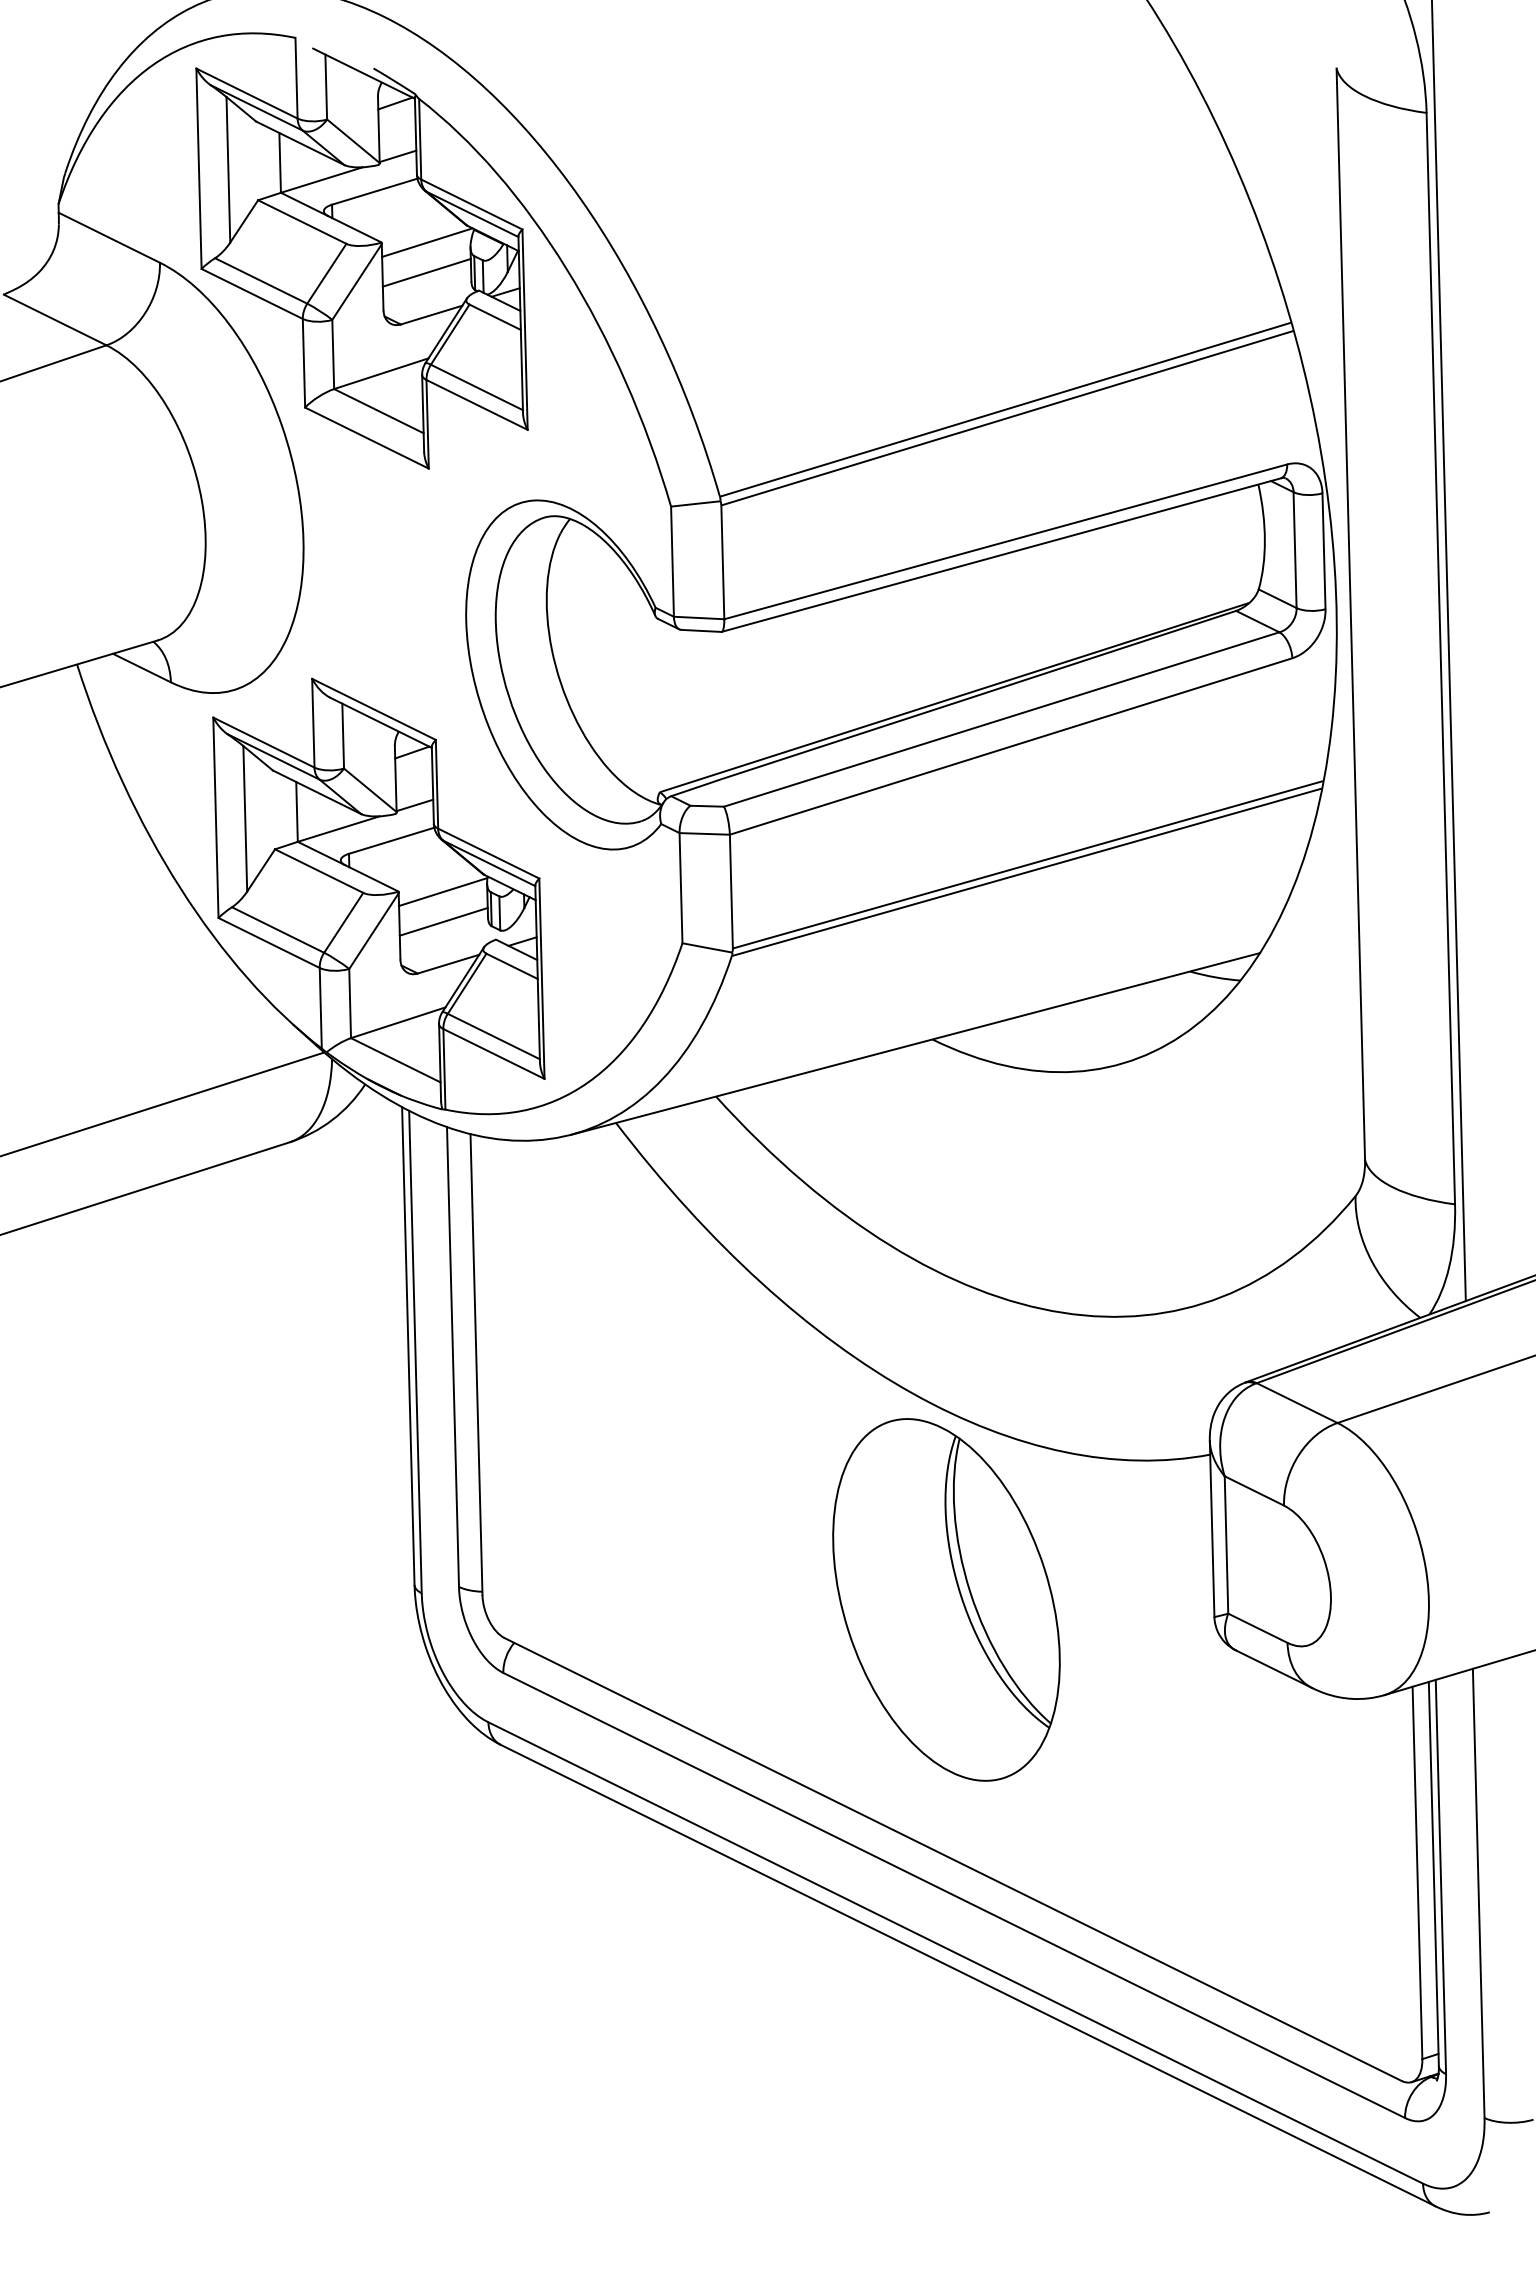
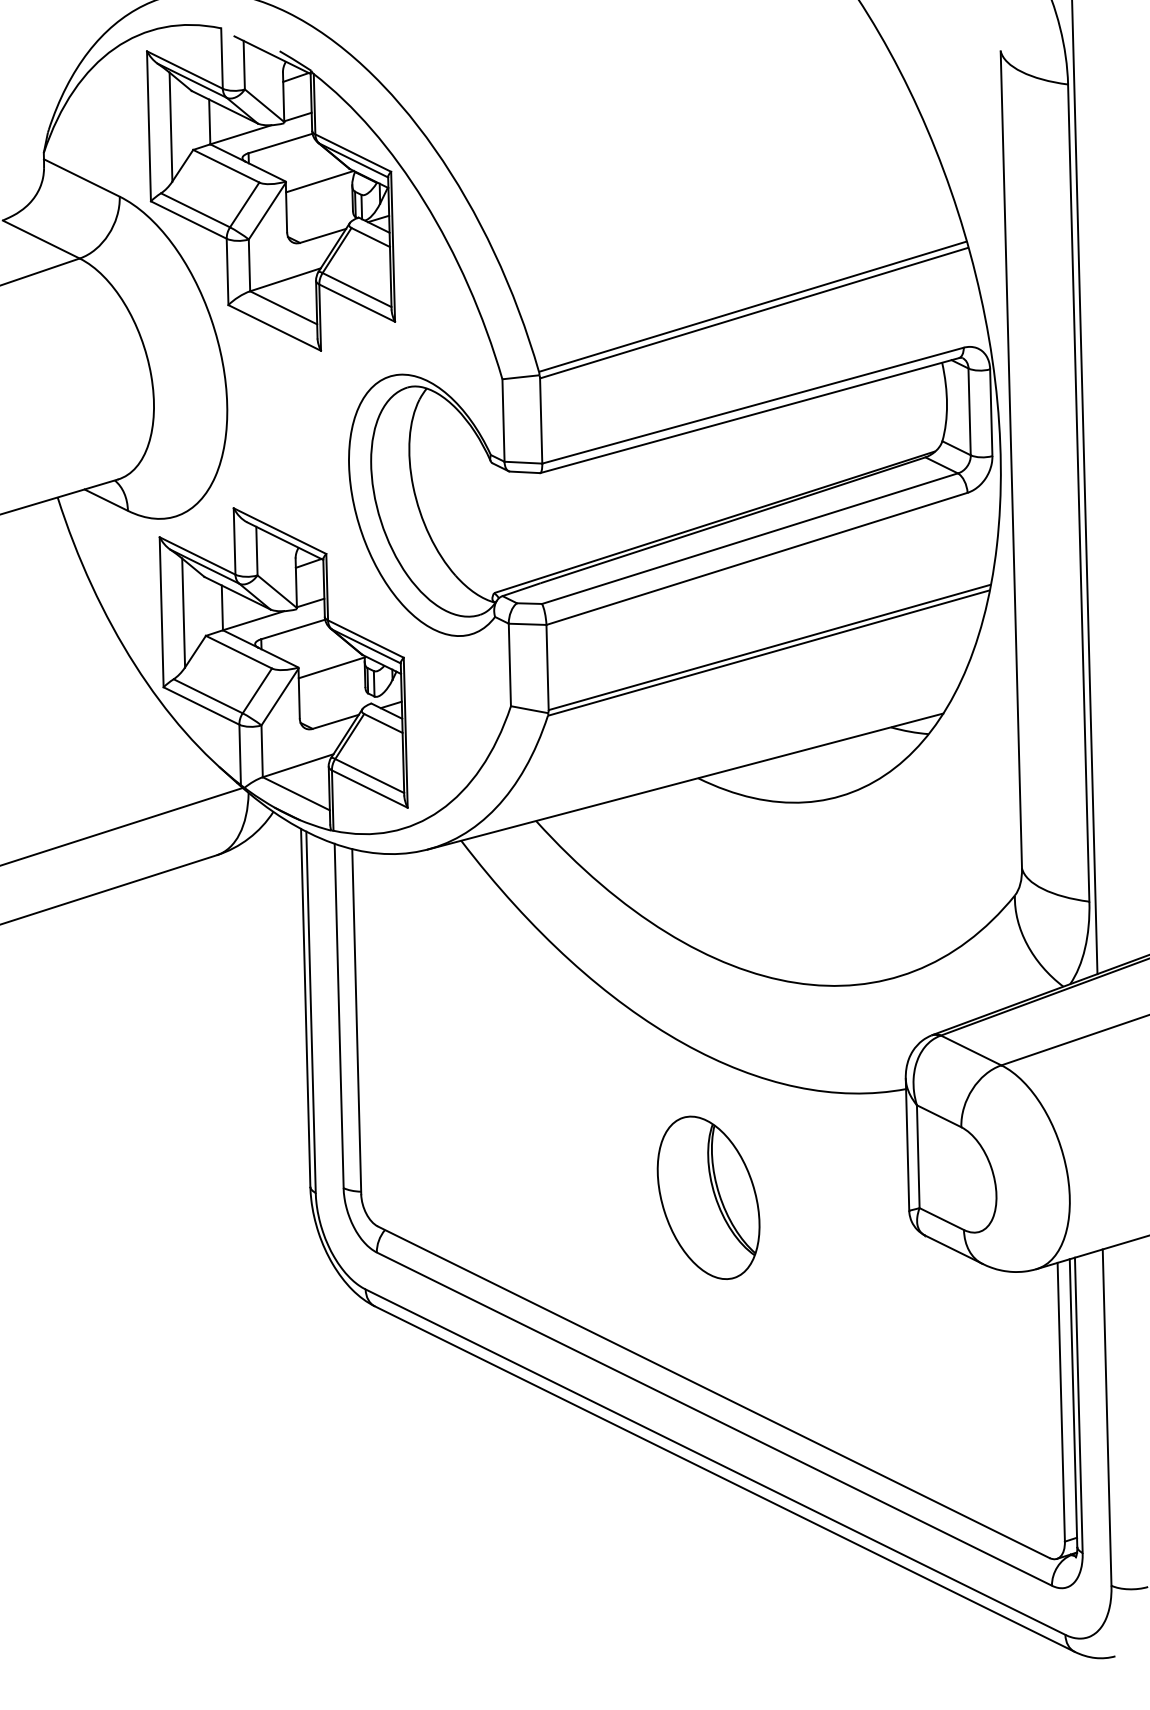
line: (426, 272) -> (319, 204), removed
line: (443, 921) -> (332, 689), removed
part: (946, 1599) -> (708, 1197), size x0.6

